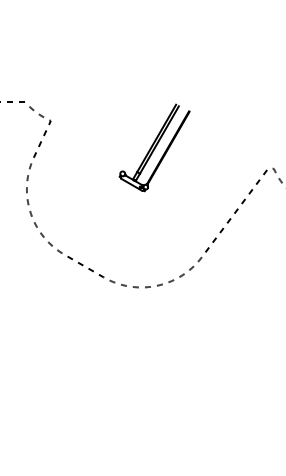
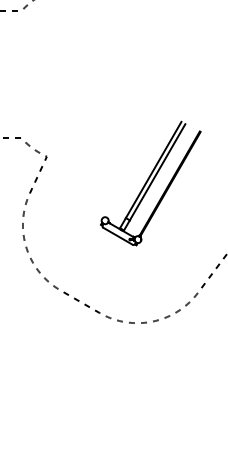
part: (154, 147) -> (150, 183), size x1.43

